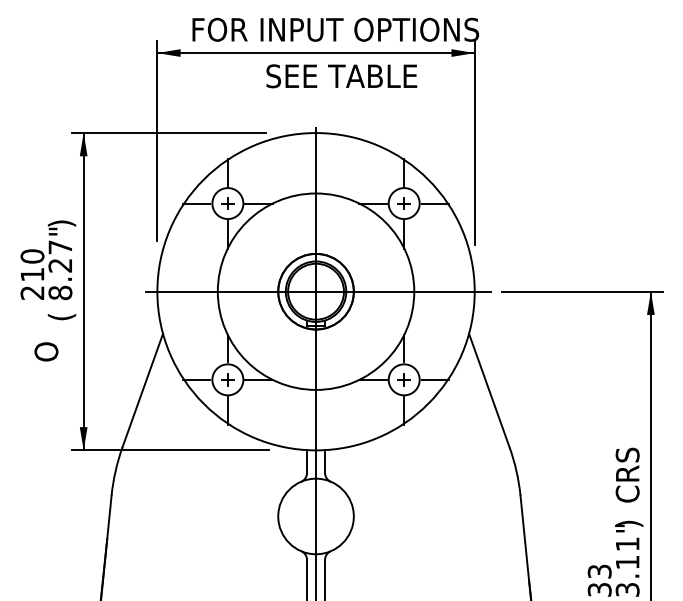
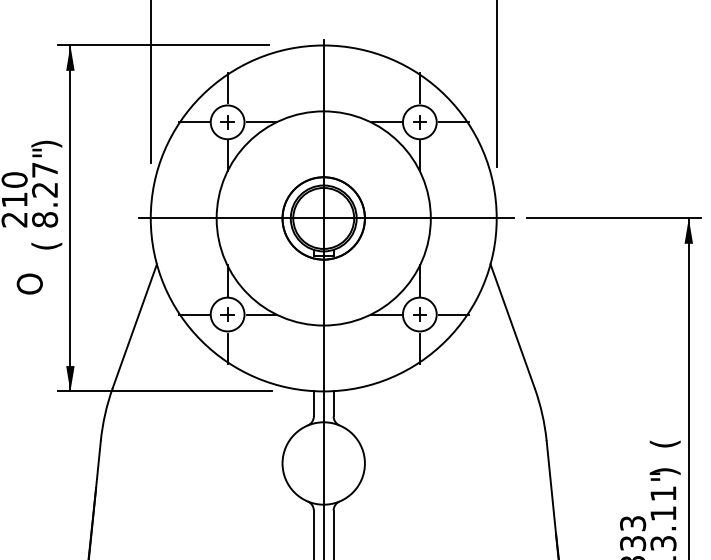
text: (629, 474) -> (665, 417), CRS -> (

